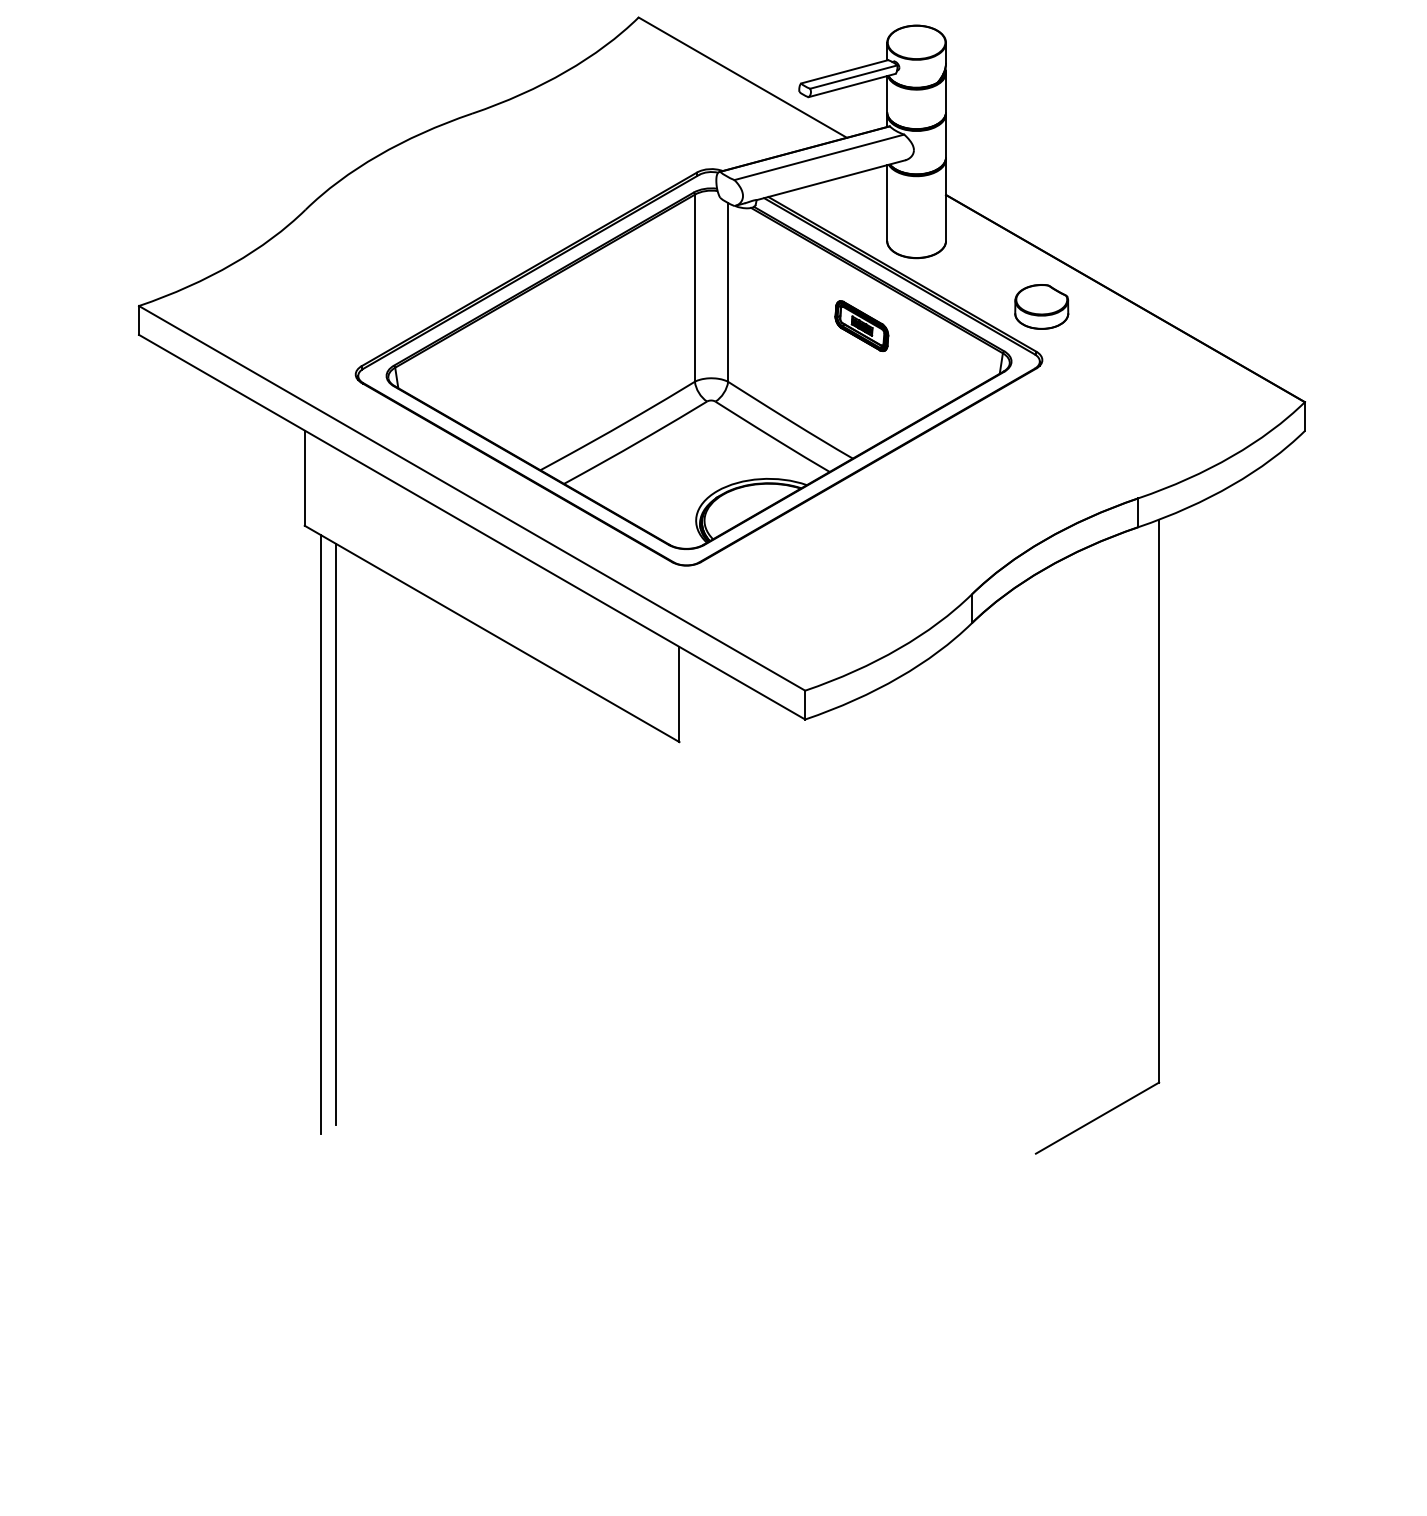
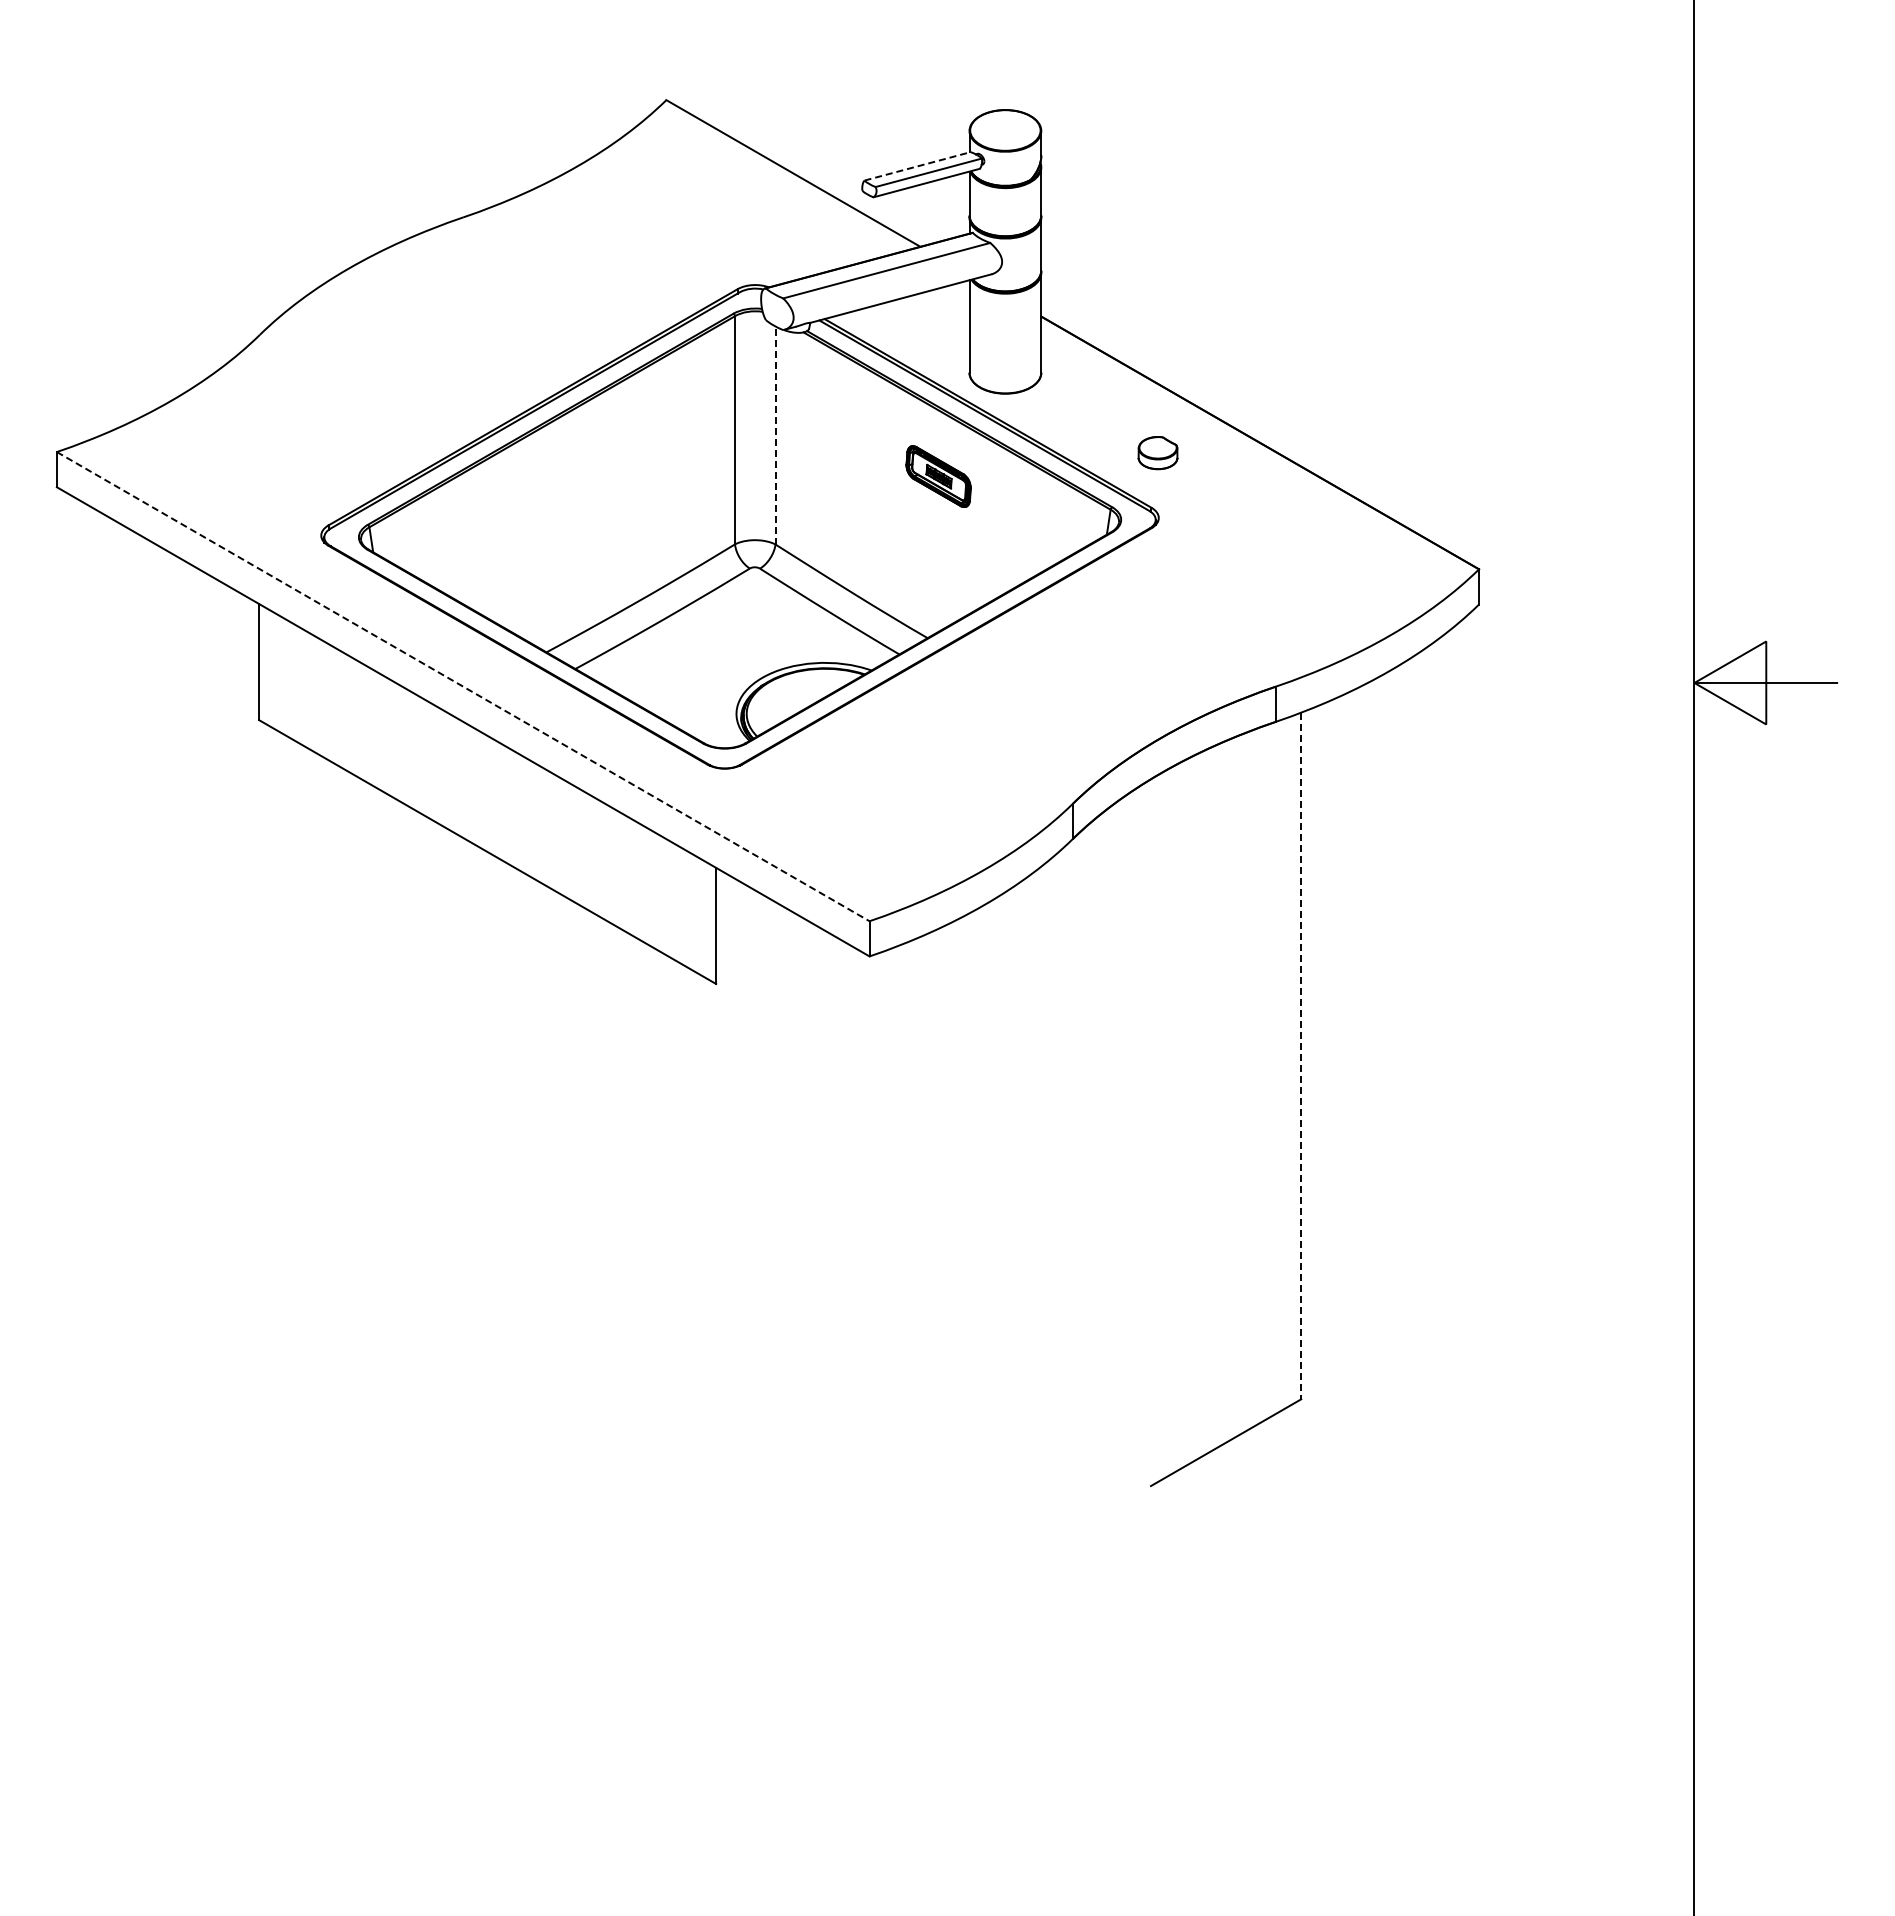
line: (845, 71) -> (918, 166), solid -> dashed
line: (728, 292) -> (775, 435), solid -> dashed
part: (1041, 306) -> (1157, 452), size x0.6
line: (472, 498) -> (463, 686), solid -> dashed
line: (1159, 801) -> (1301, 1056), solid -> dashed
line: (320, 834) -> (278, 1096), removed
line: (336, 834) -> (297, 1096), removed

